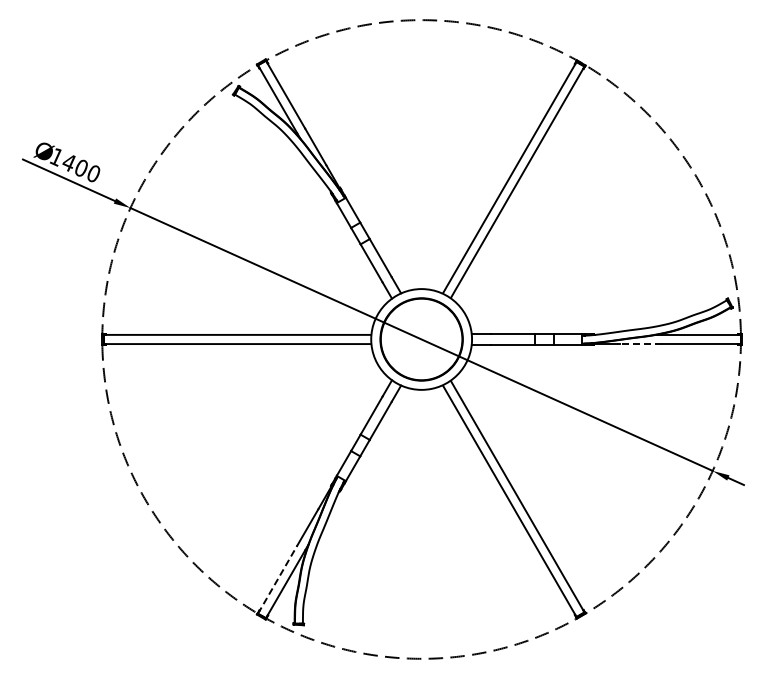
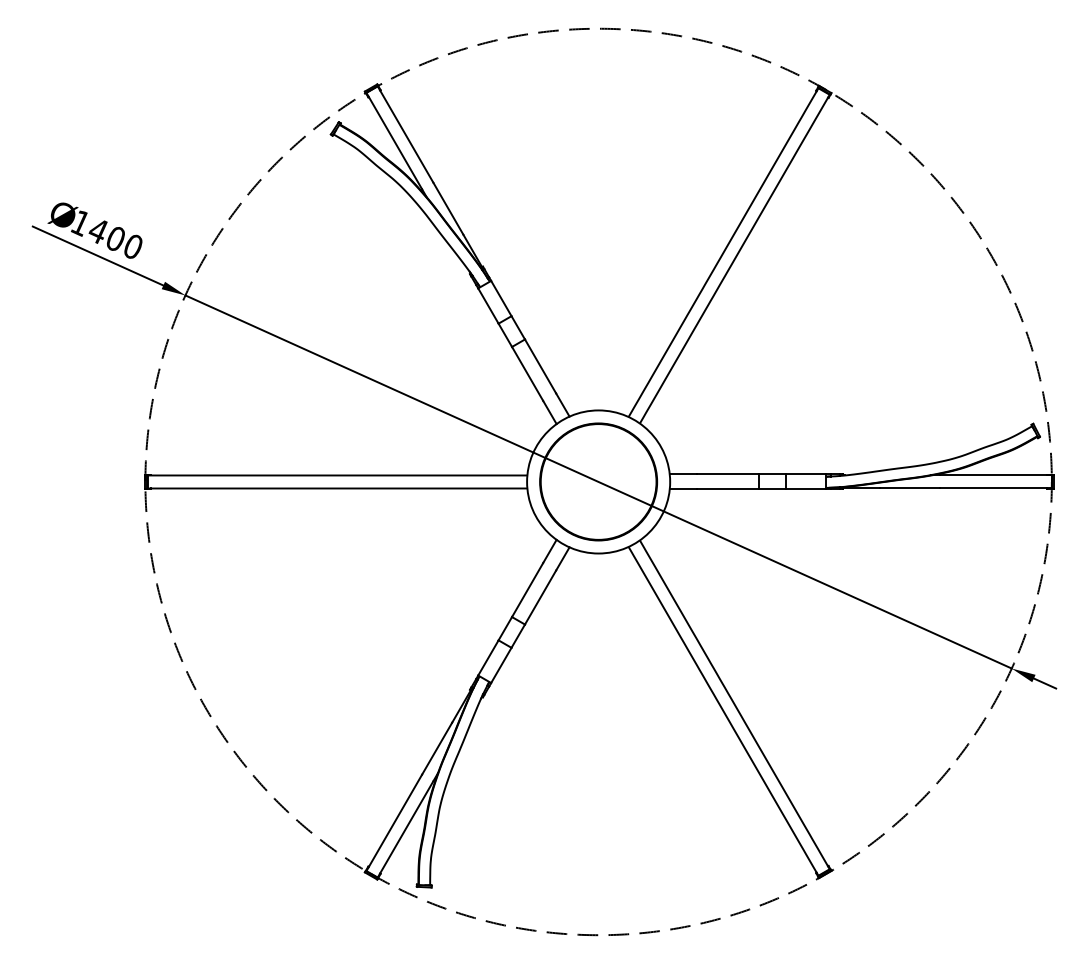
line: (640, 344) -> (909, 489), dashed -> solid
line: (277, 579) -> (394, 822), dashed -> solid

